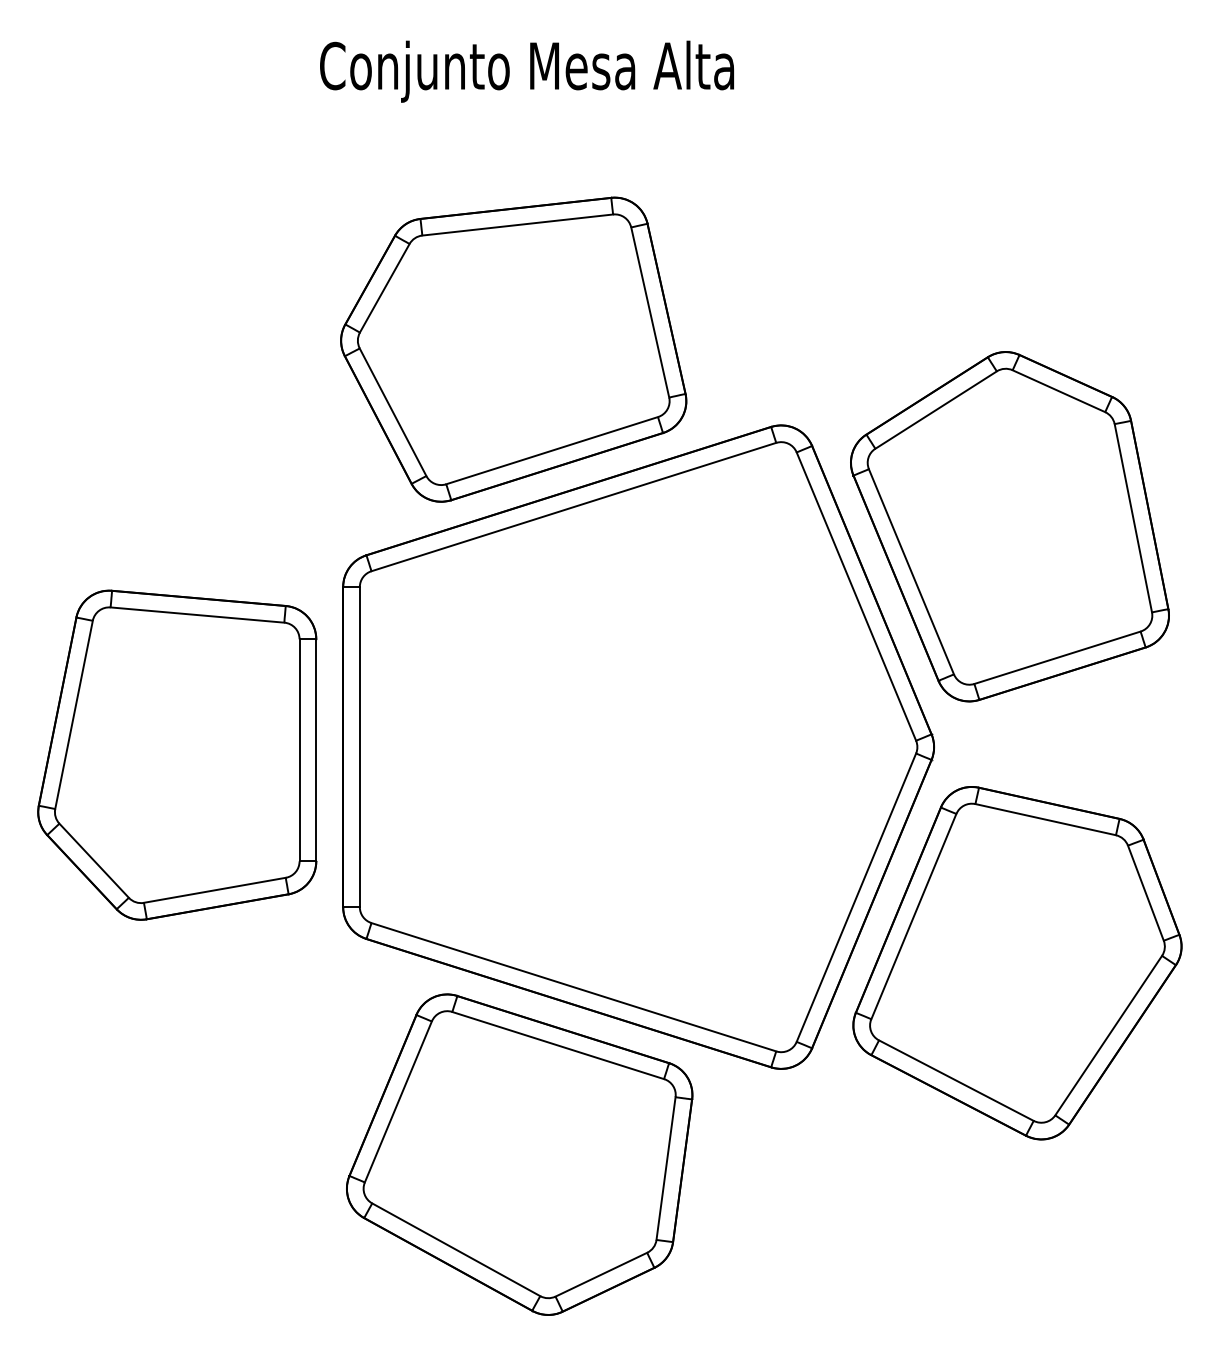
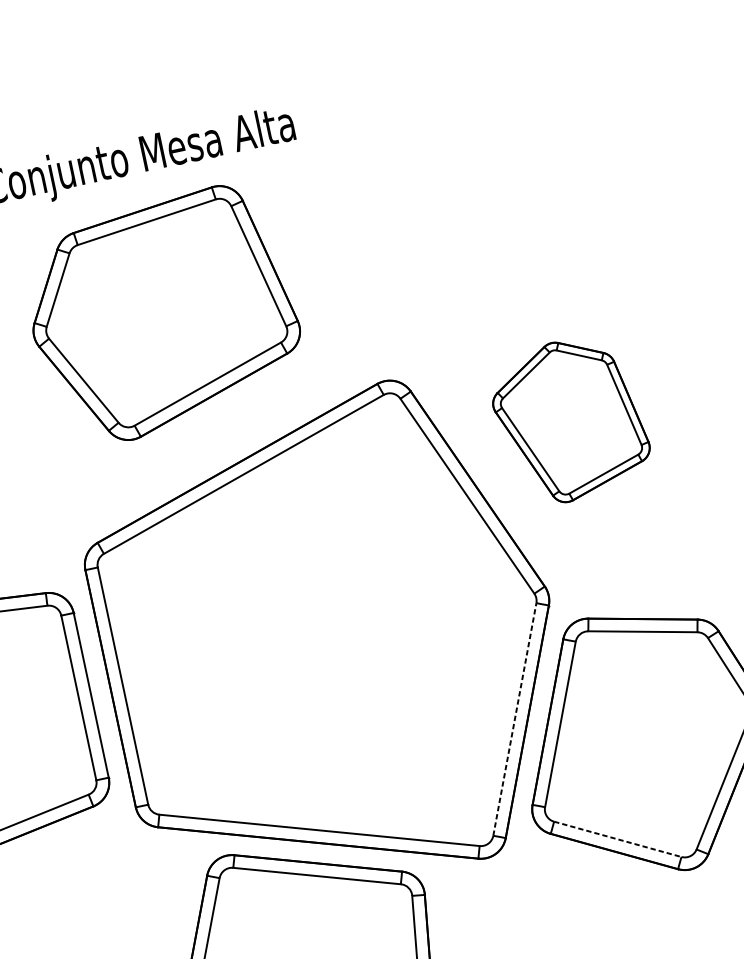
part: (513, 349) -> (163, 315), moved
part: (1009, 526) -> (569, 420), size x0.6
line: (856, 897) -> (514, 719), solid -> dashed
line: (956, 1080) -> (617, 839), solid -> dashed

